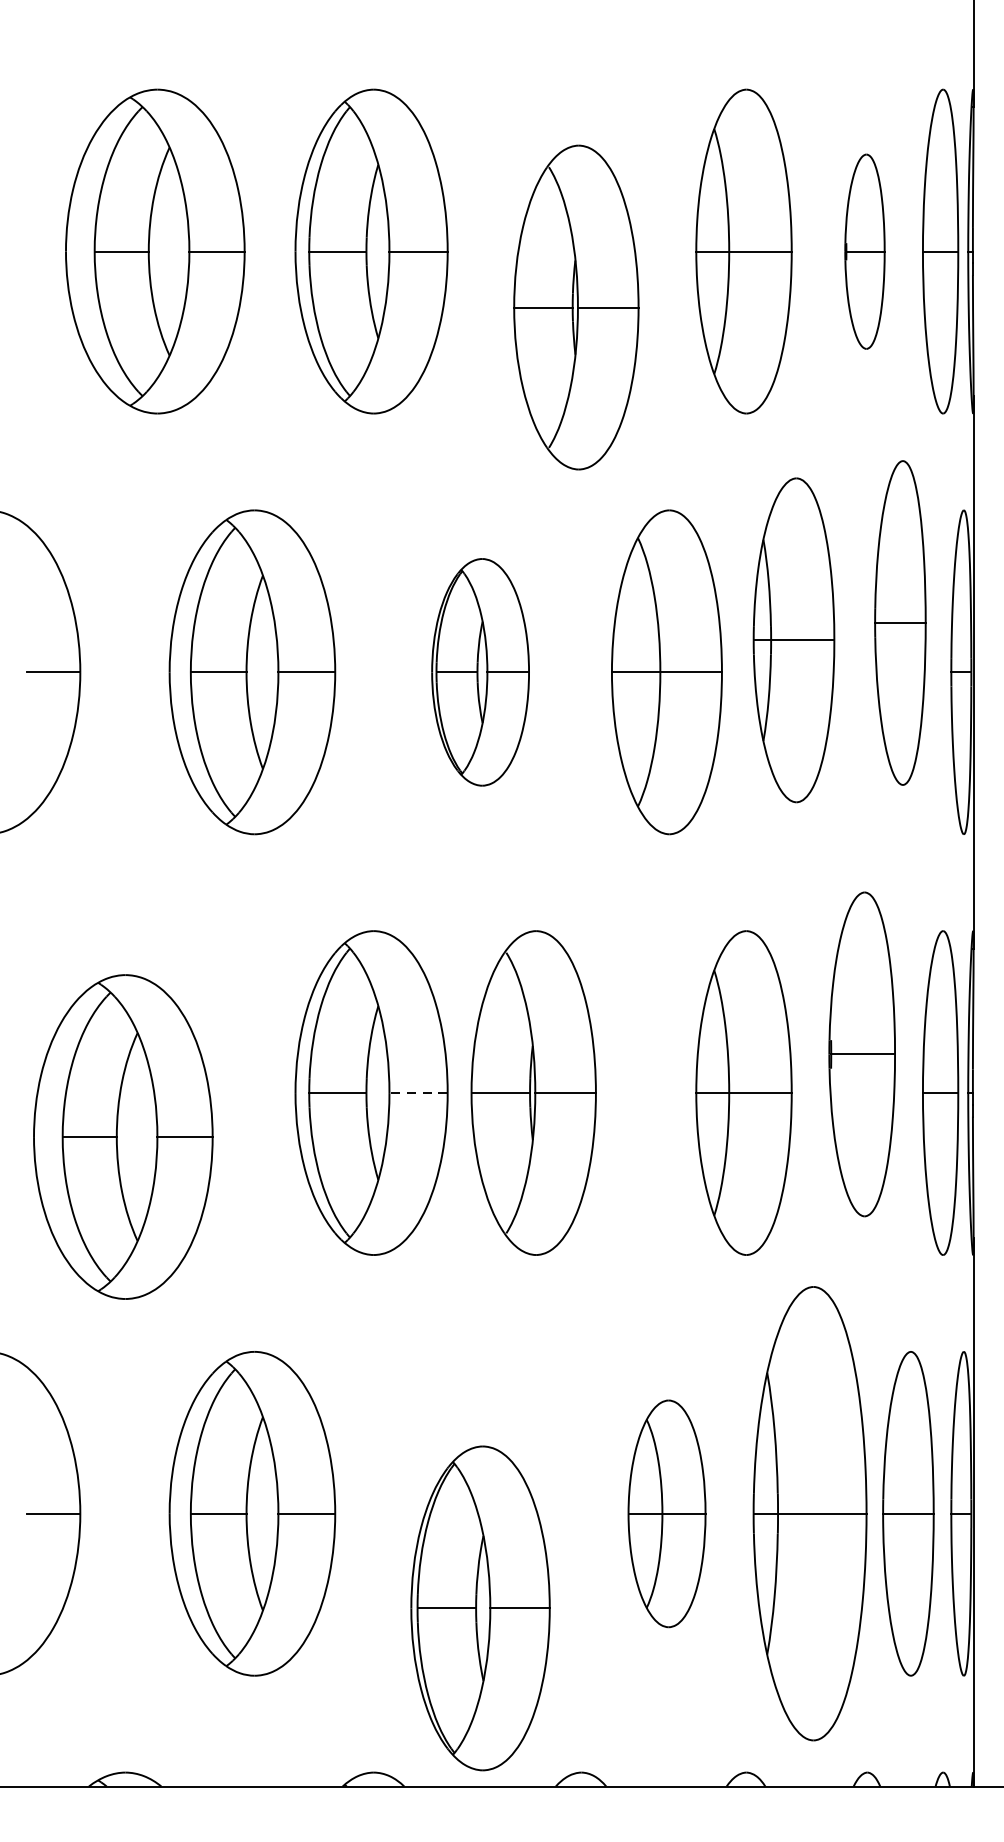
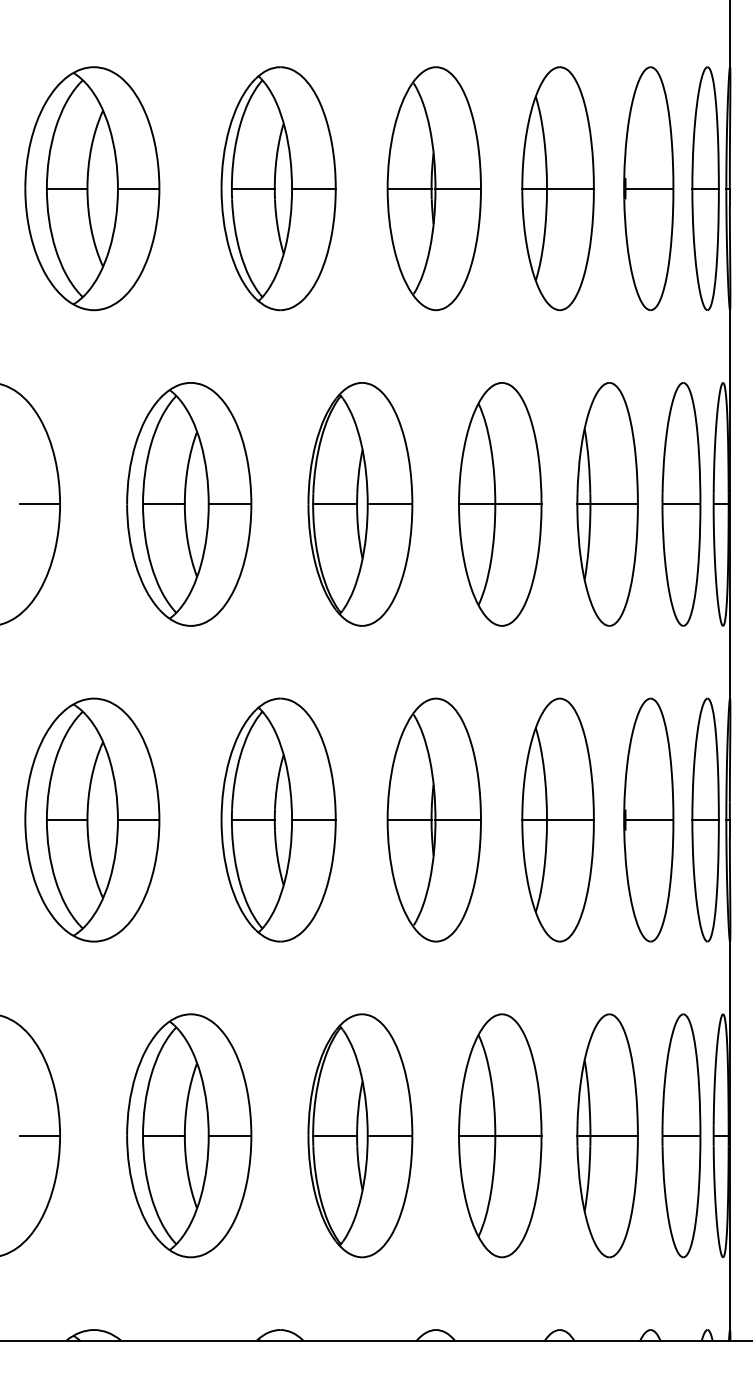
part: (155, 251) -> (92, 188), moved
part: (864, 251) -> (648, 188), size x1.67
part: (575, 307) -> (433, 188), moved
part: (900, 623) -> (681, 504), moved
part: (793, 640) -> (607, 504), moved
part: (480, 672) -> (360, 504), size x1.43
part: (861, 1053) -> (648, 819), moved
part: (532, 1092) -> (433, 819), moved
line: (418, 1093) -> (313, 820), dashed -> solid
part: (123, 1136) -> (92, 819), moved
part: (667, 1513) -> (500, 1135), size x1.43
part: (809, 1513) -> (607, 1135), size x0.71
part: (480, 1608) -> (360, 1135), moved

